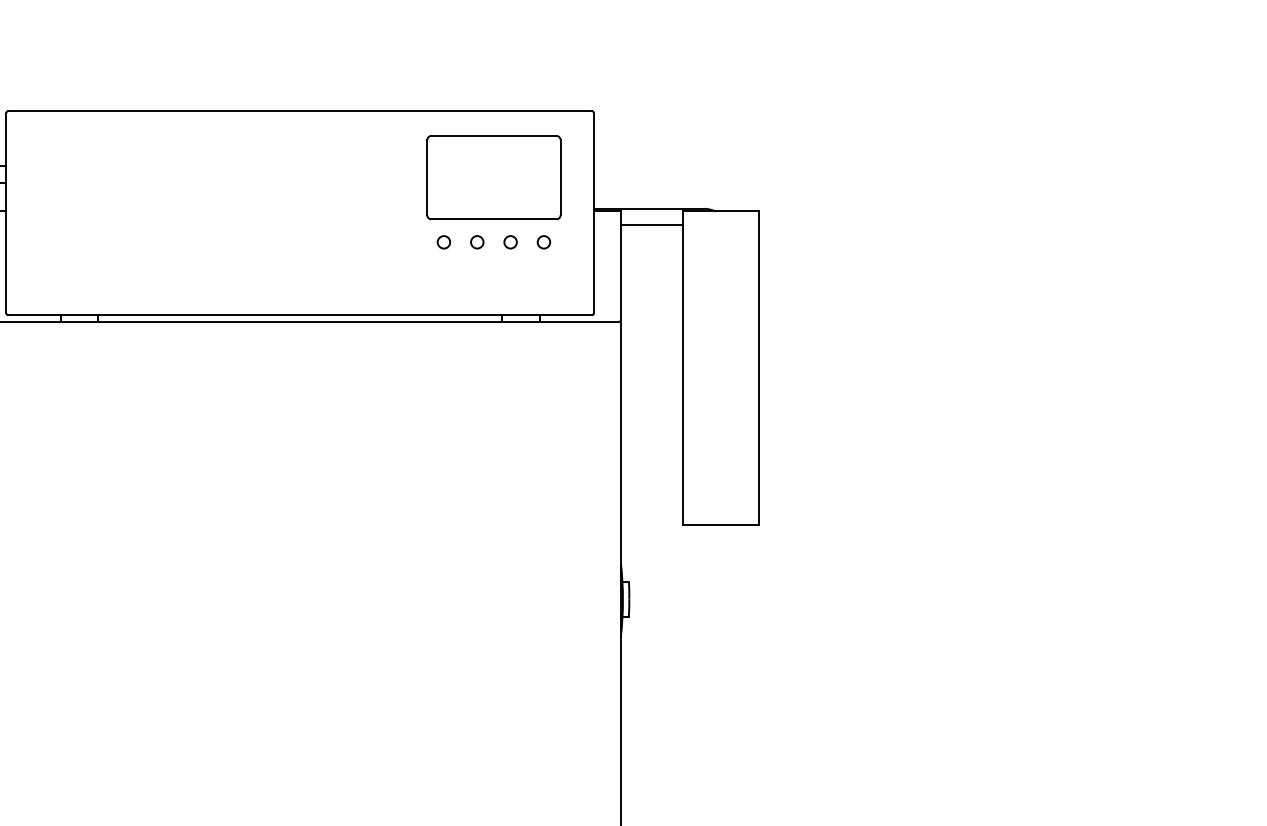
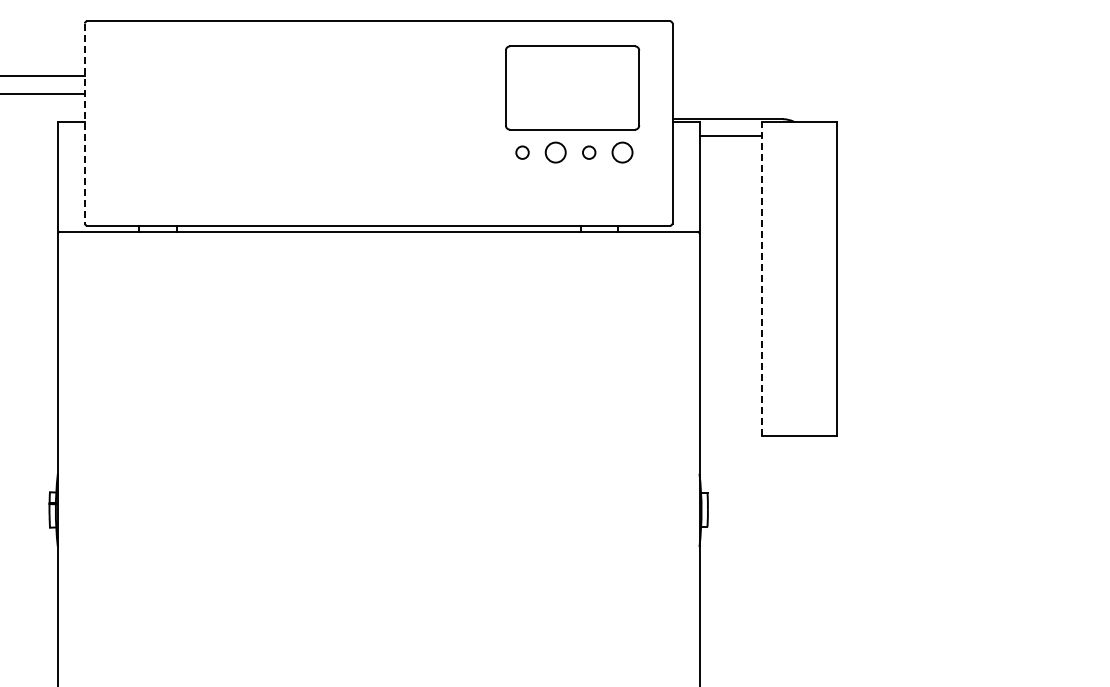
line: (6, 213) -> (85, 123), solid -> dashed
circle: (477, 242) -> (556, 152), size x1.6
circle: (543, 242) -> (622, 152), size x1.6
line: (683, 368) -> (762, 278), solid -> dashed

